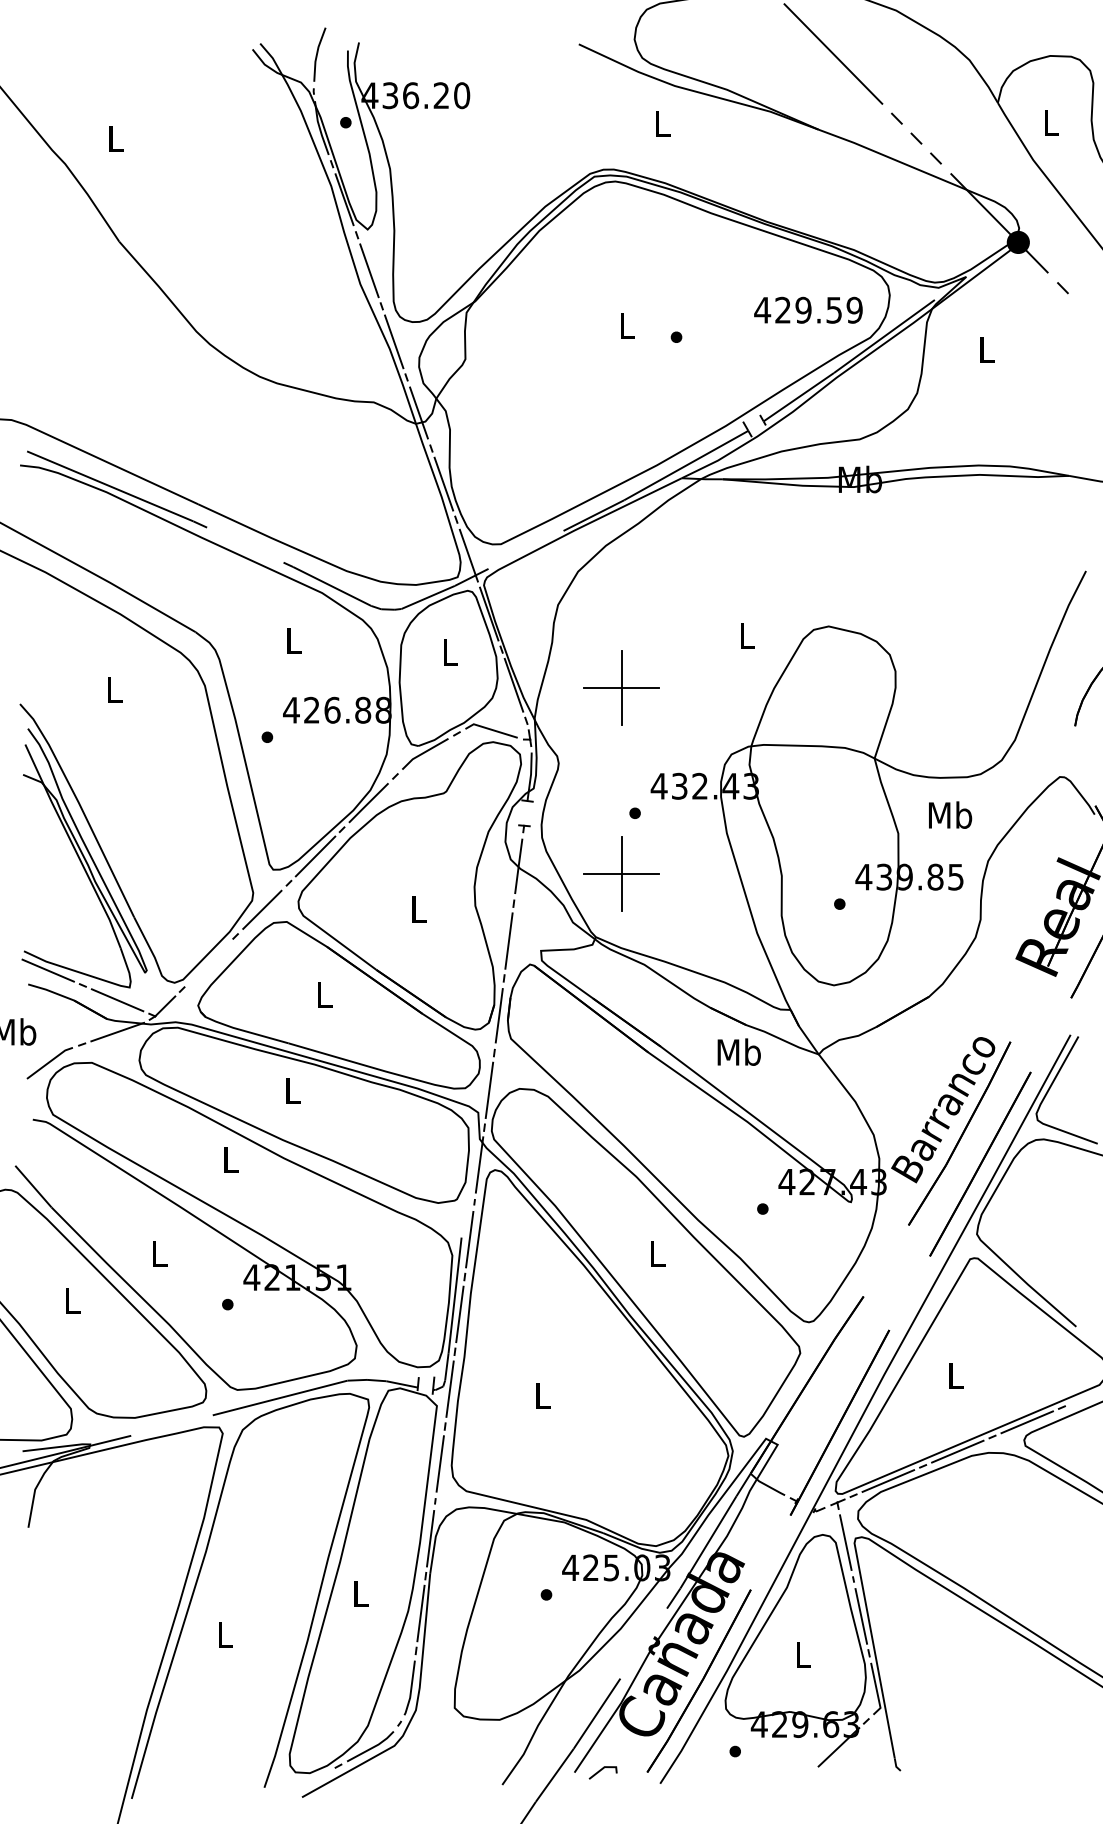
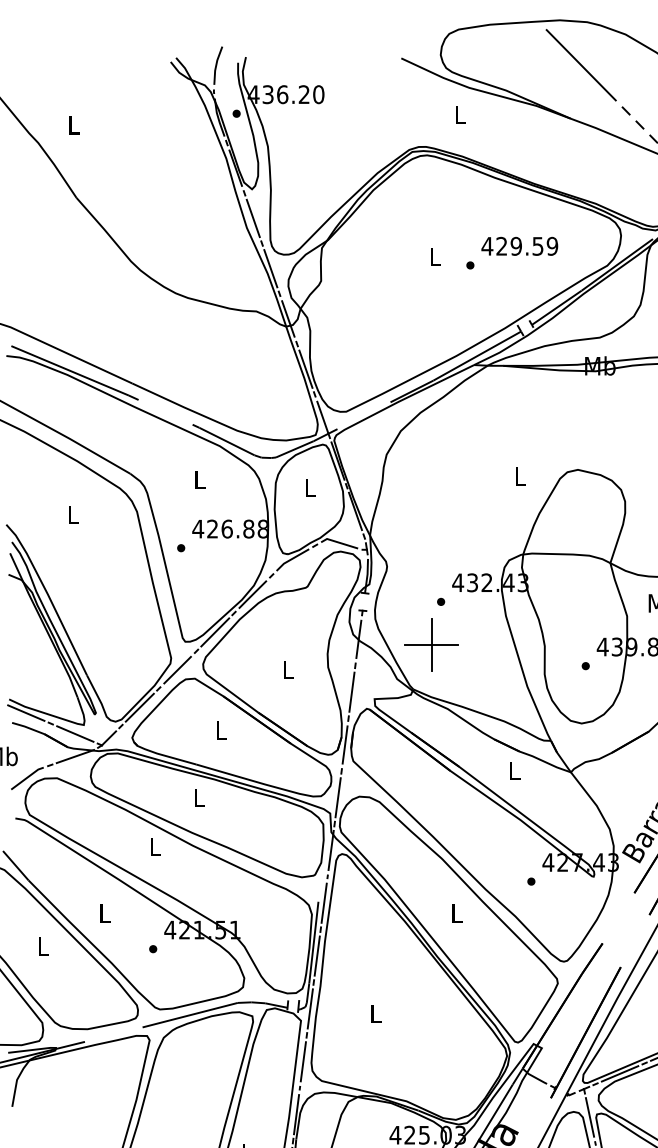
text: (808, 309) -> (519, 245), moved
part: (621, 687) -> (431, 512), removed
line: (208, 962) -> (139, 707), added
text: (738, 1051) -> (514, 770), Mb -> L

